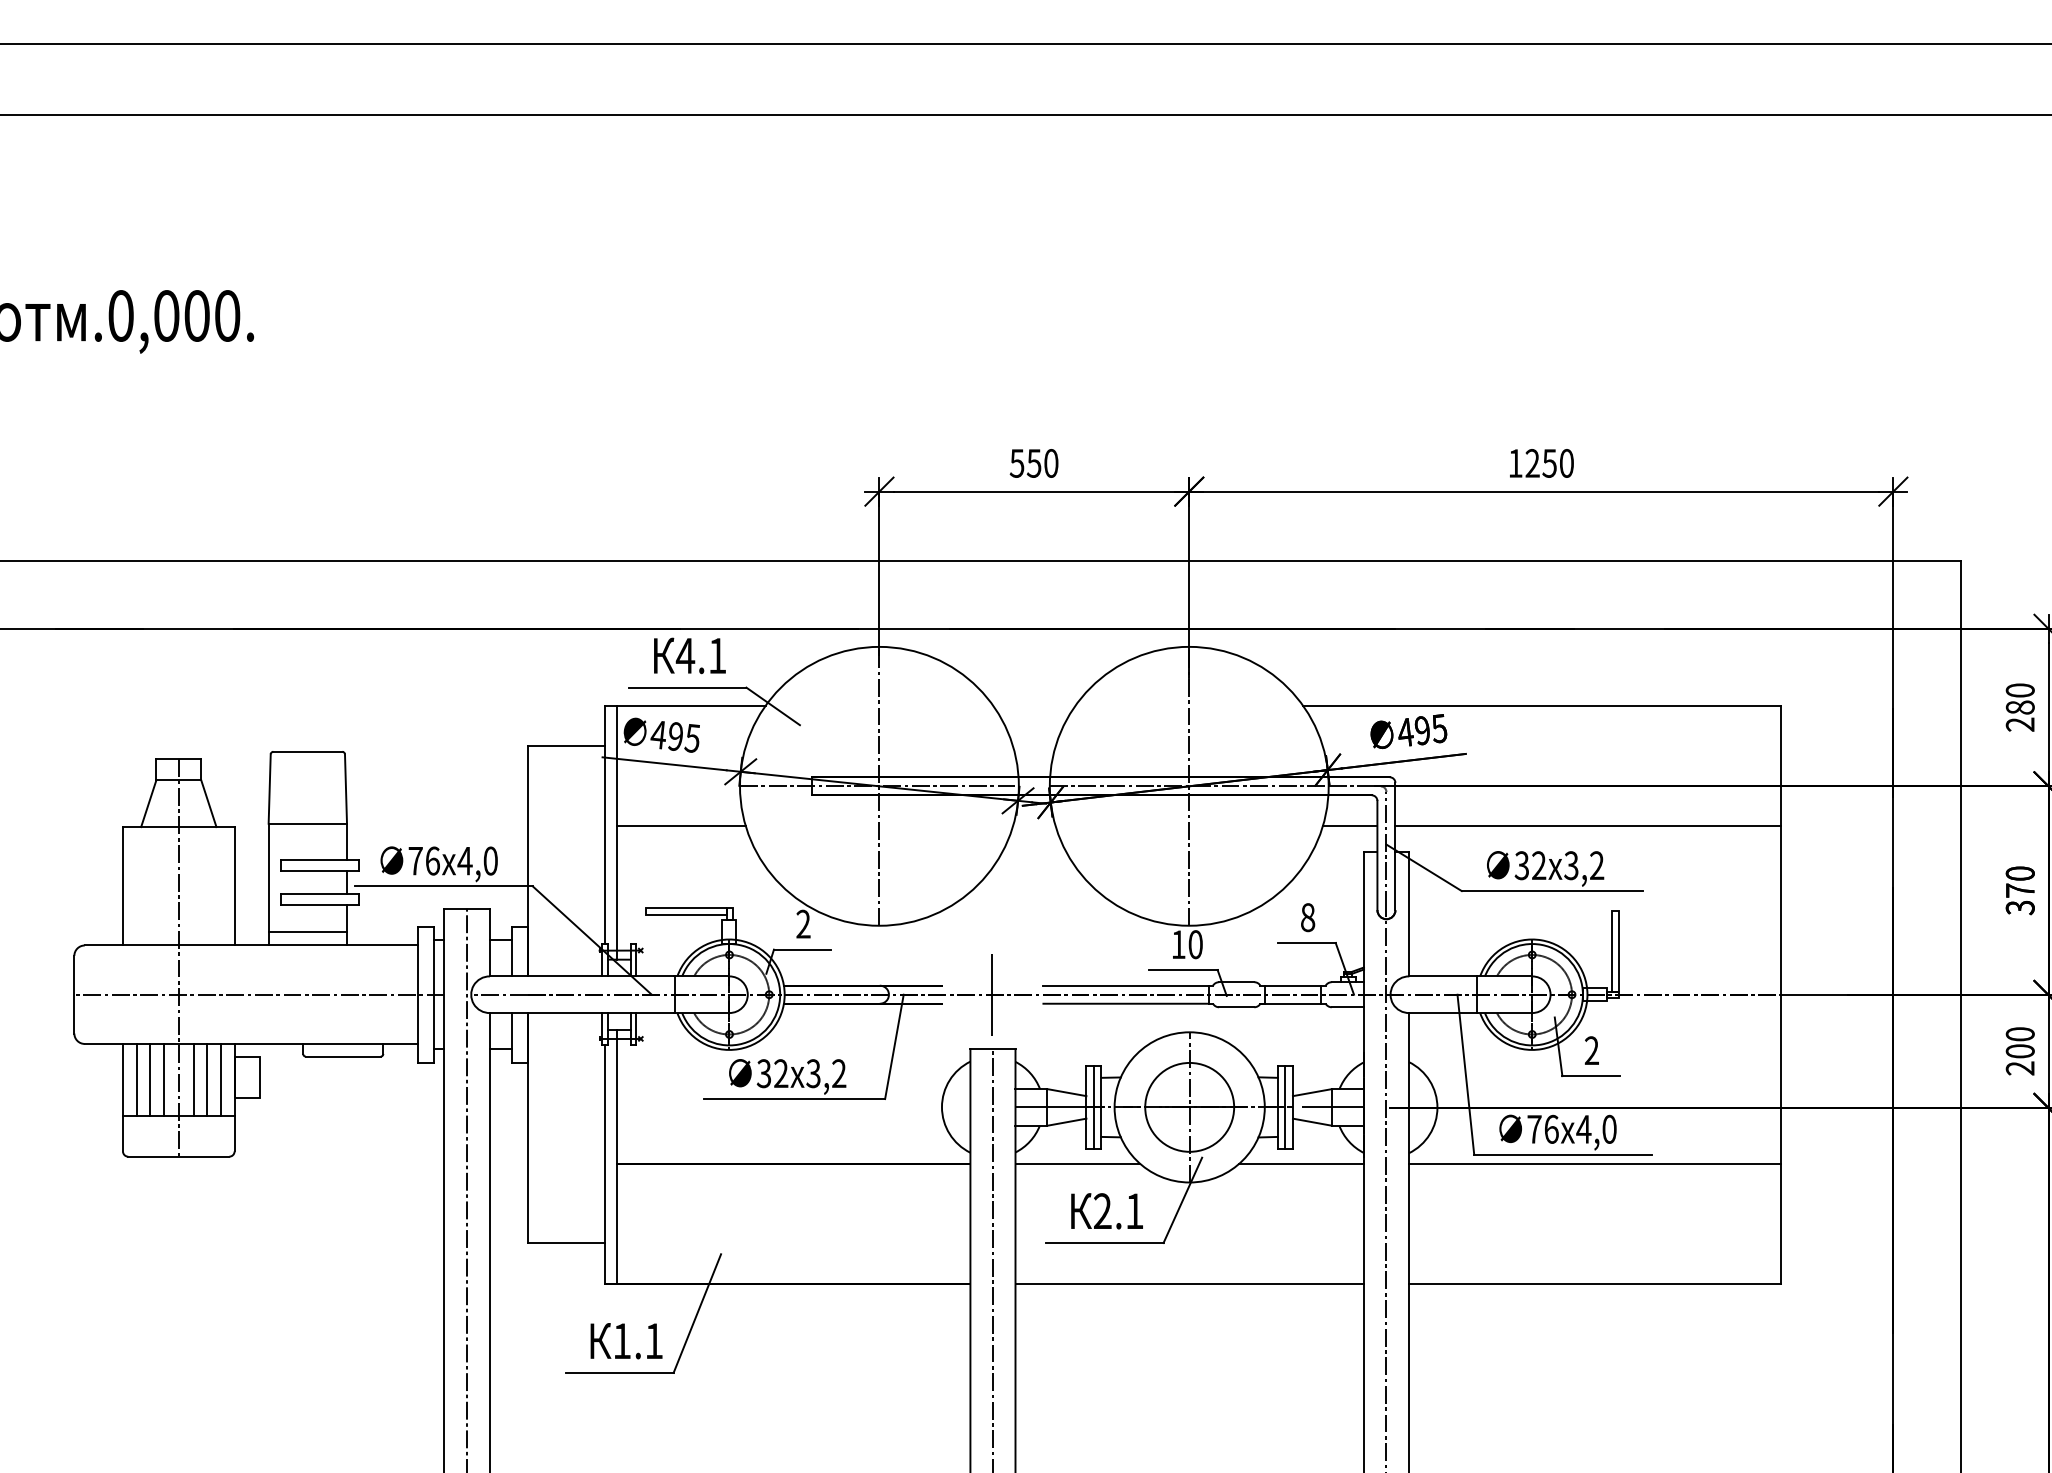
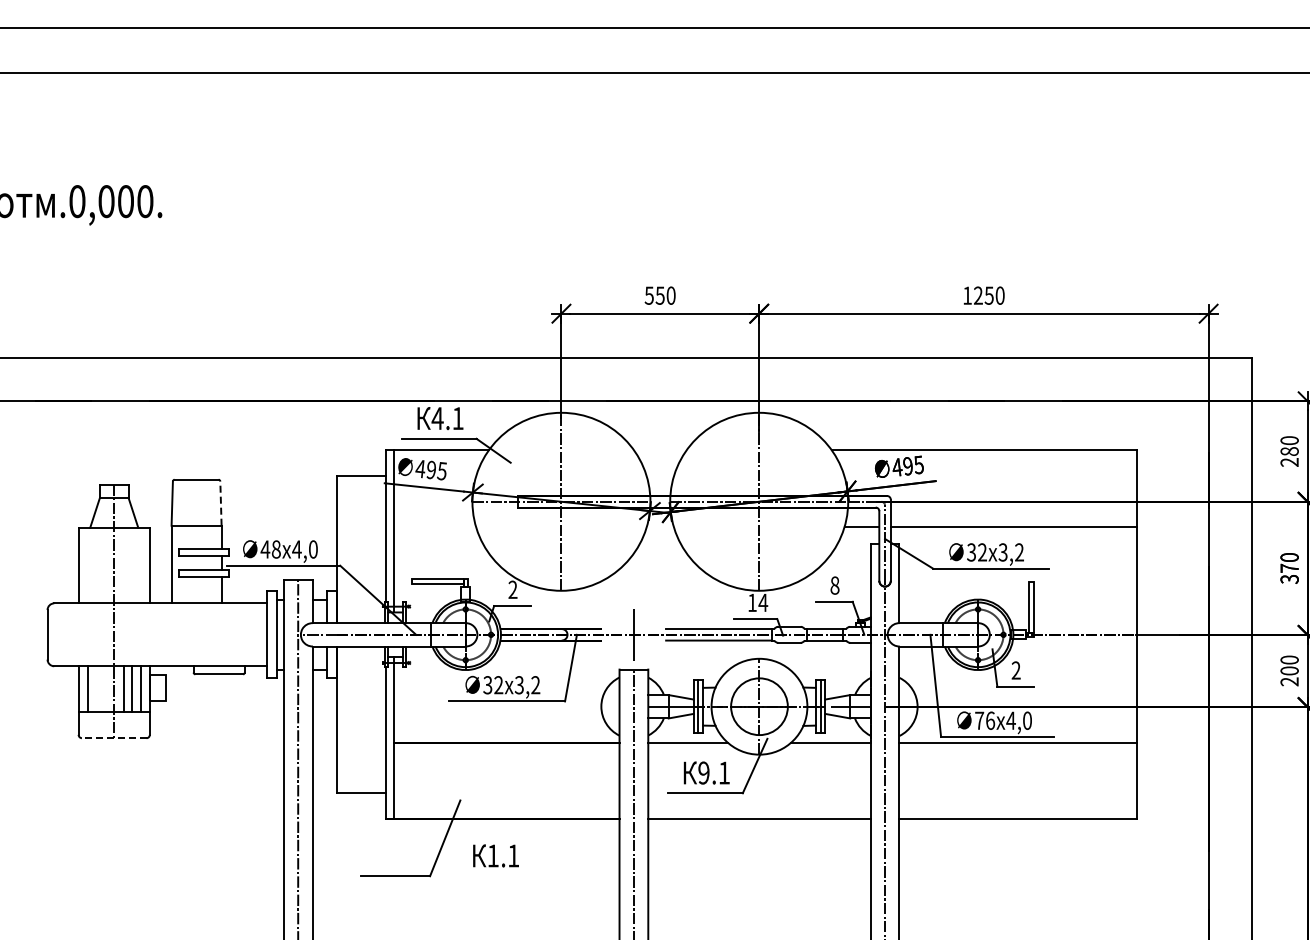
line: (345, 788) -> (220, 503), solid -> dashed
line: (680, 825) -> (434, 526), removed
text: (423, 861) -> (270, 549), 76 -> 48
line: (307, 931) -> (196, 594), removed
text: (1195, 944) -> (763, 602), 10 -> 14
line: (259, 994) -> (165, 634), removed
line: (150, 1080) -> (96, 689), removed
line: (163, 1080) -> (104, 689), removed
line: (177, 1157) -> (113, 738), solid -> dashed
text: (1101, 1211) -> (703, 773), 2.1 -> 9.1
text: (625, 1340) -> (495, 855), moved

